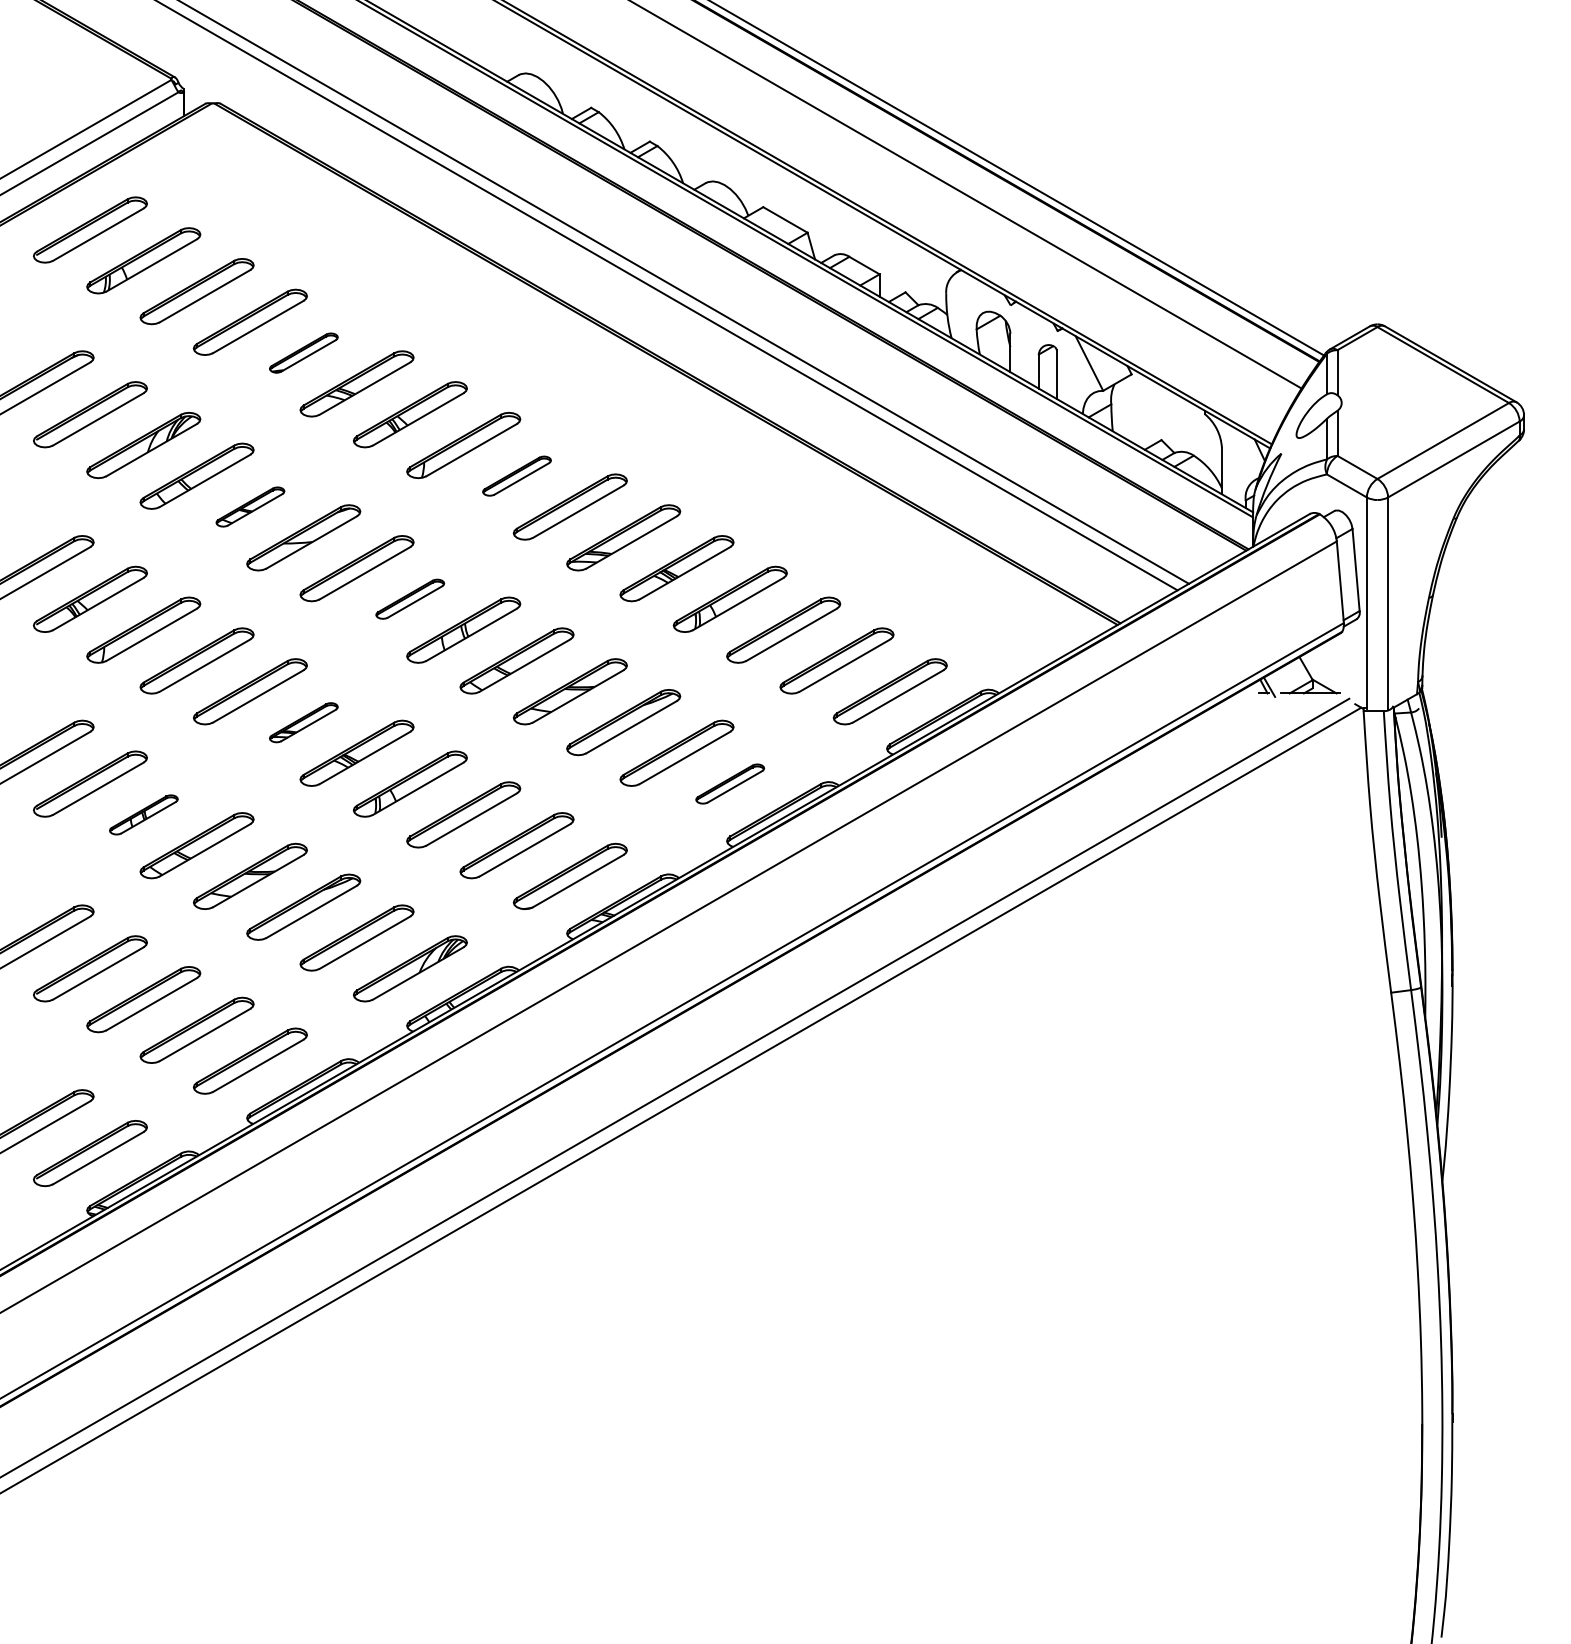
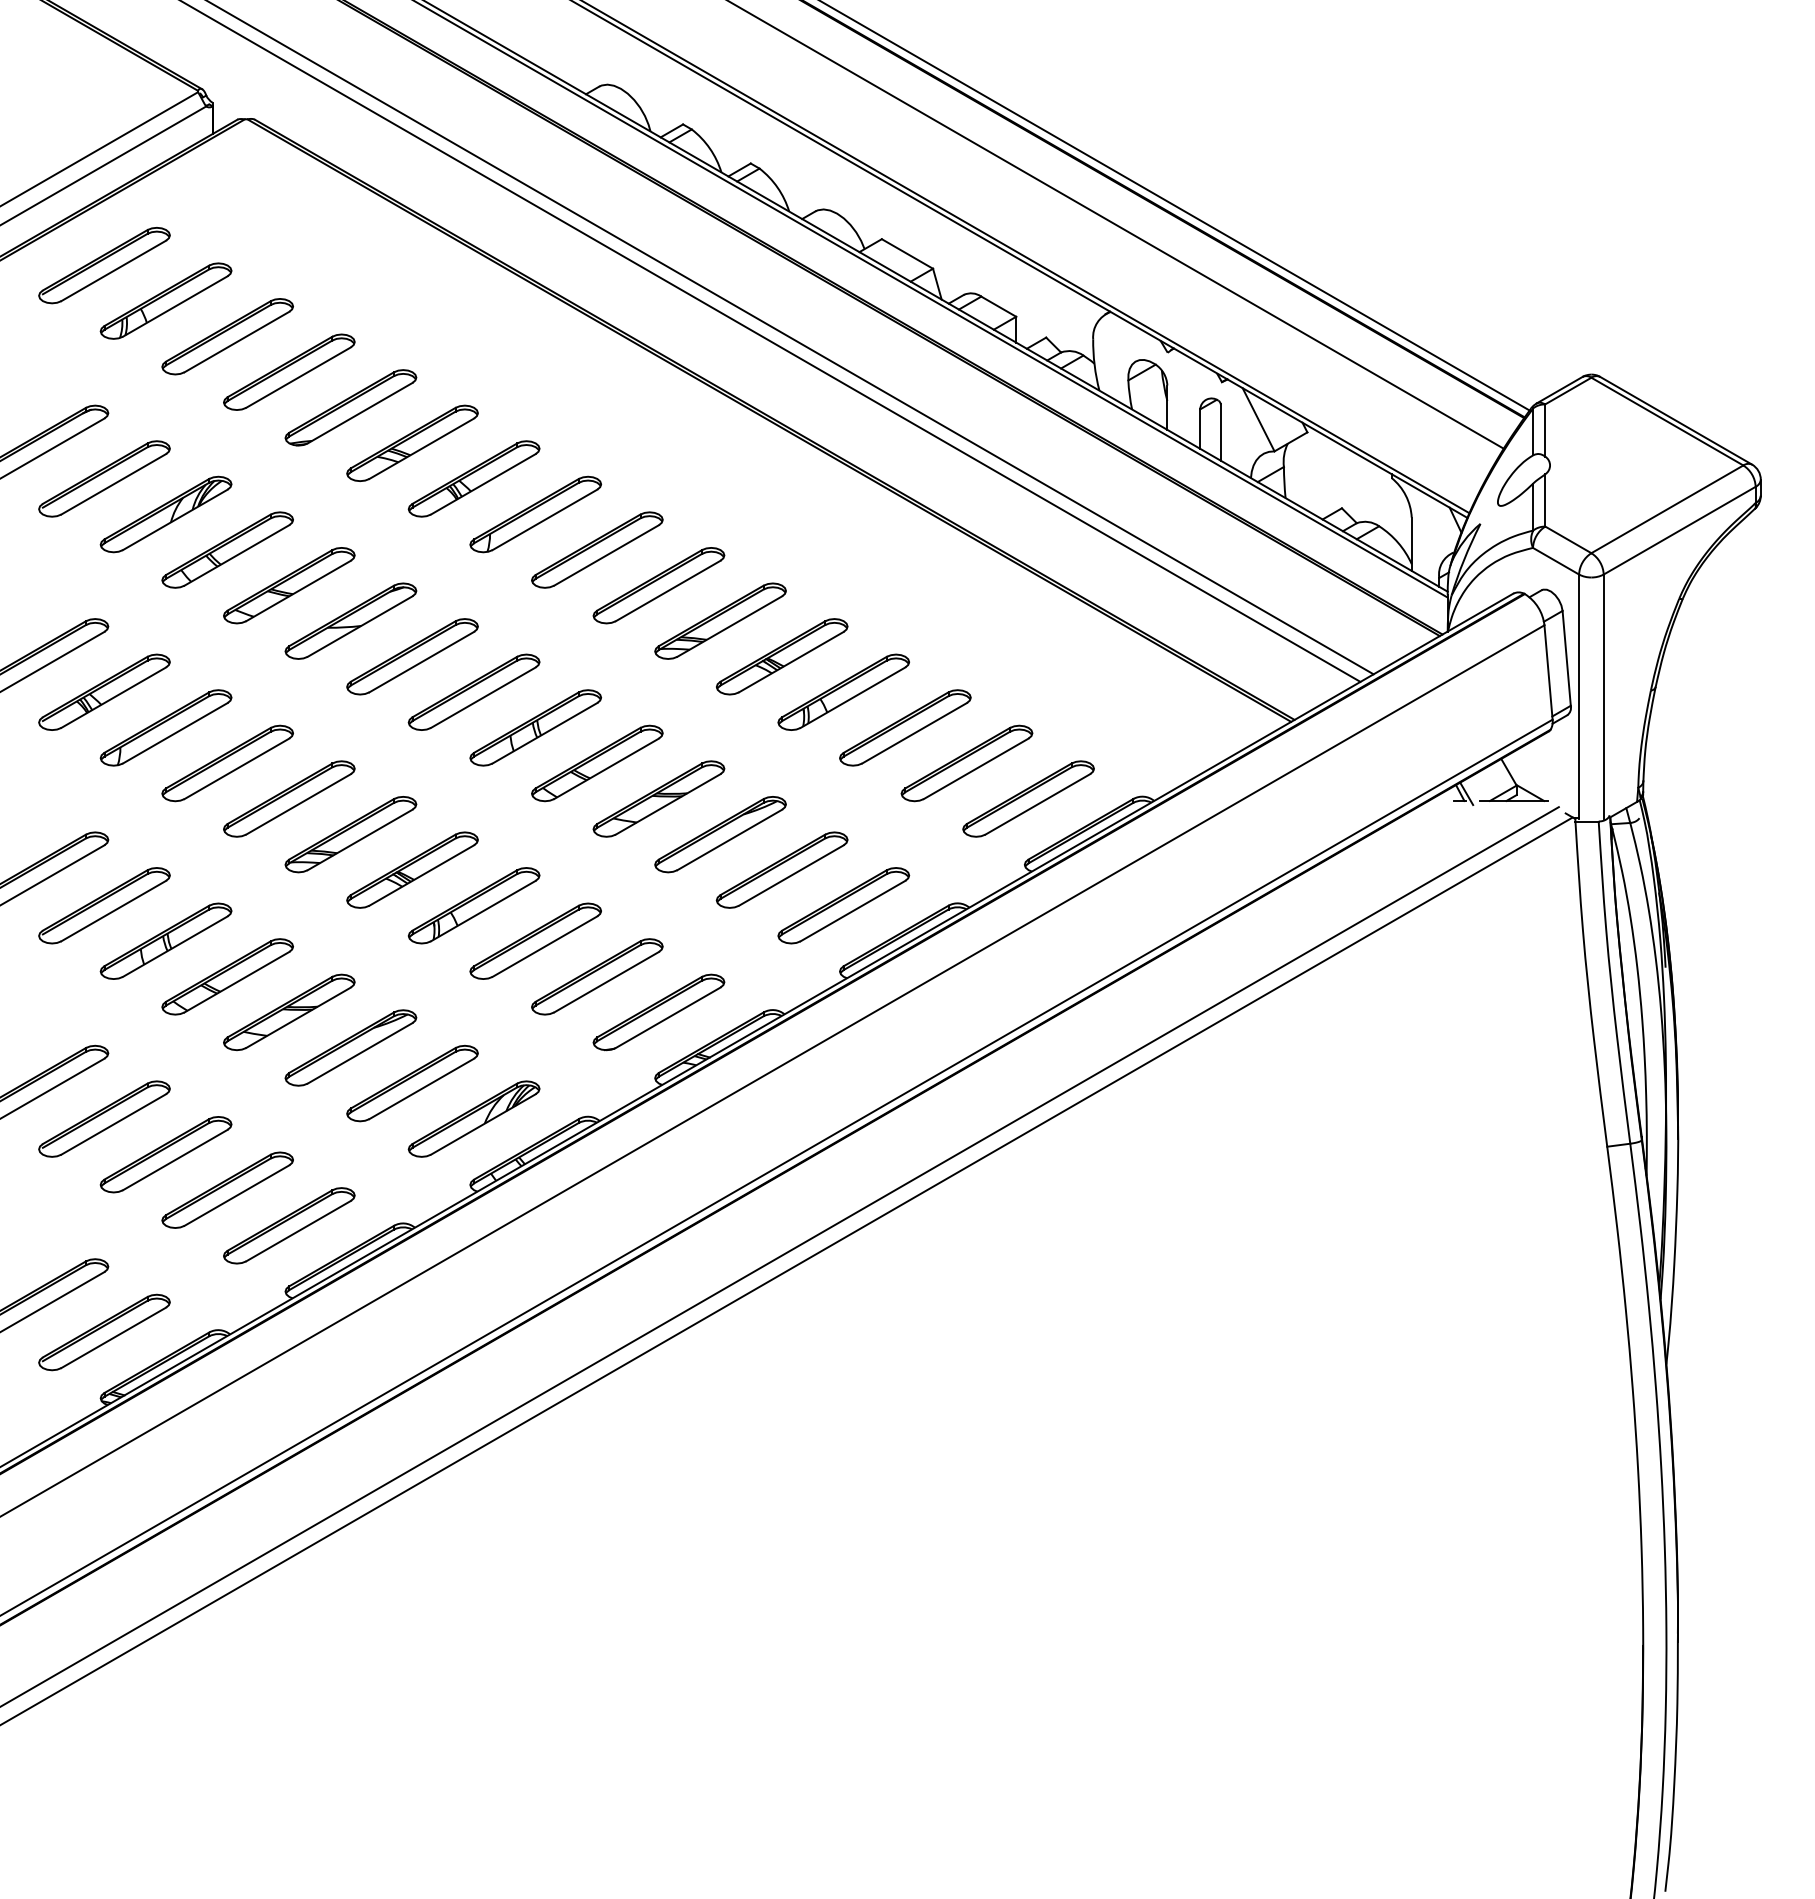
part: (303, 352) -> (350, 407), size x1.67
part: (516, 475) -> (596, 549), size x1.67
part: (250, 506) -> (289, 585), size x1.67
part: (409, 598) -> (473, 691), size x1.67
part: (303, 722) -> (350, 834), size x1.67
part: (729, 783) -> (842, 905), size x1.67
part: (143, 814) -> (165, 940), size x1.67

